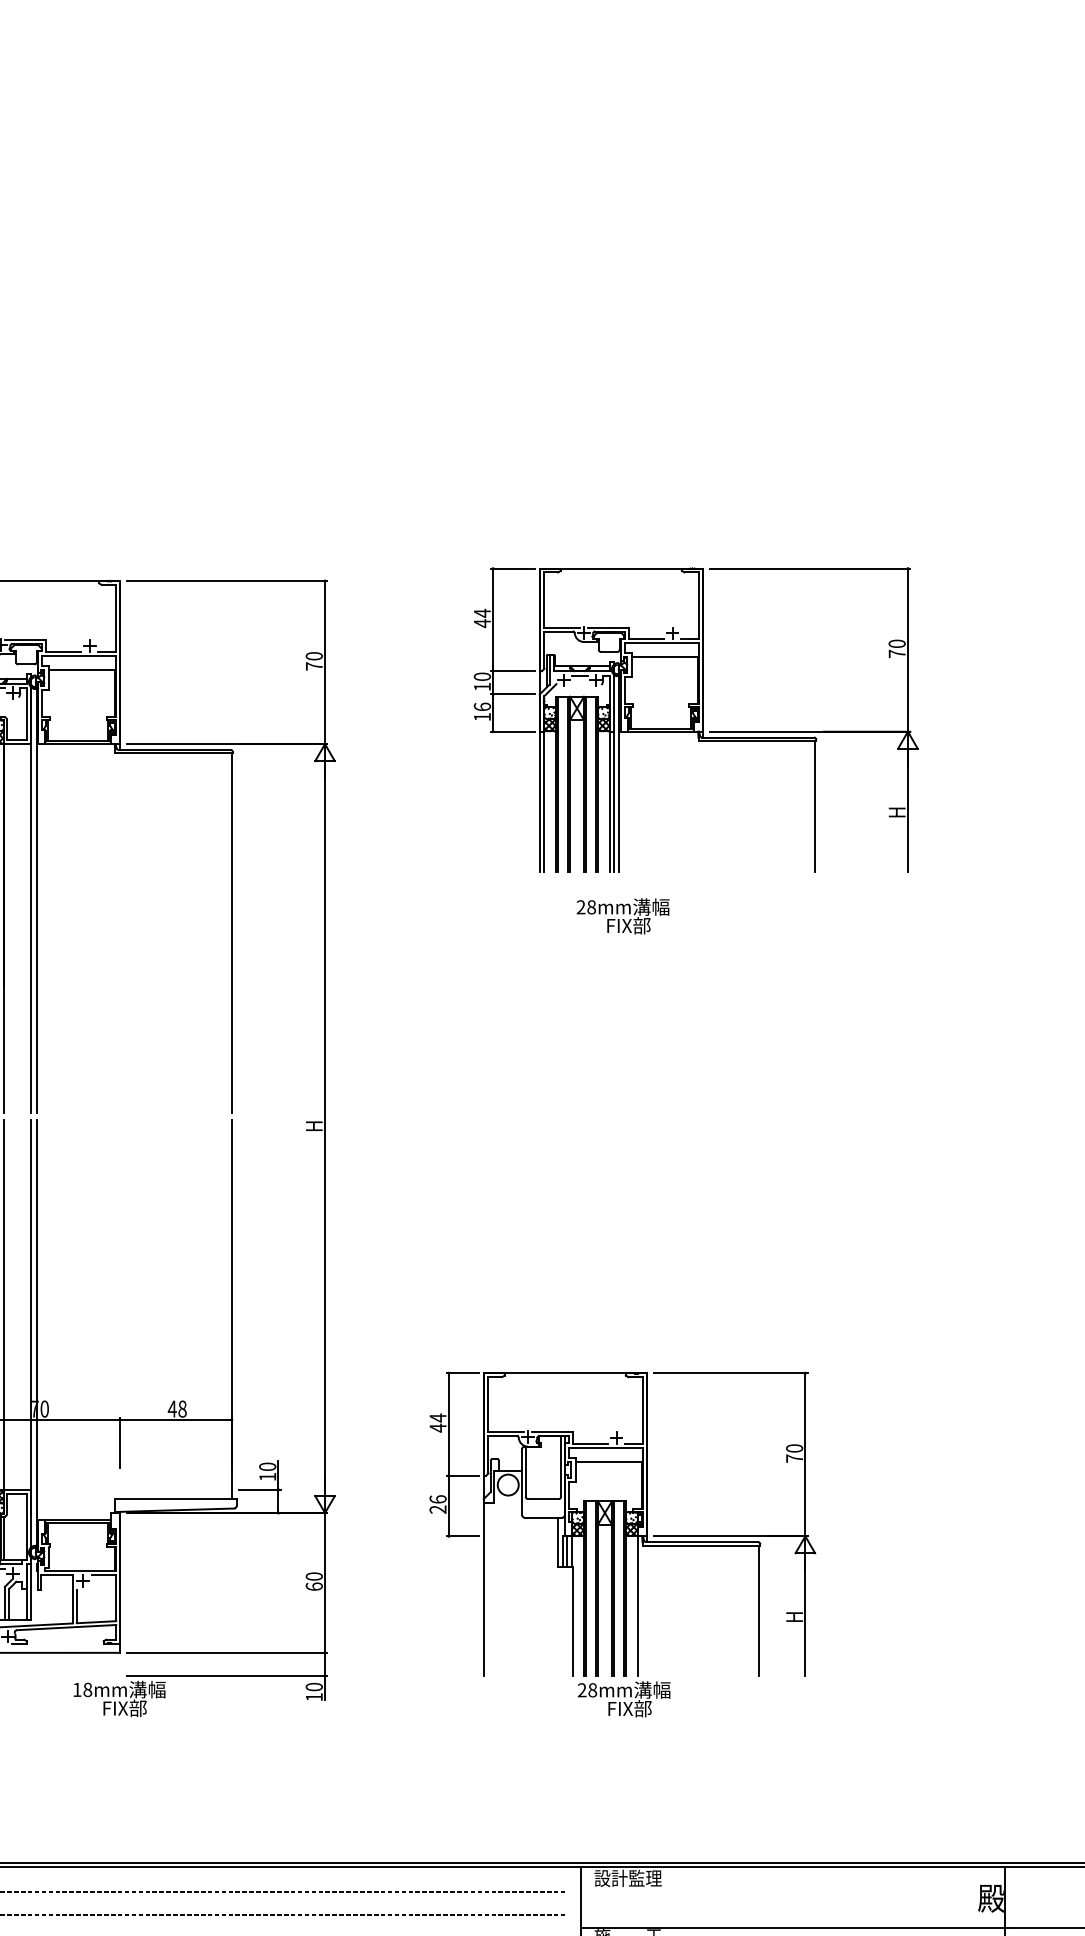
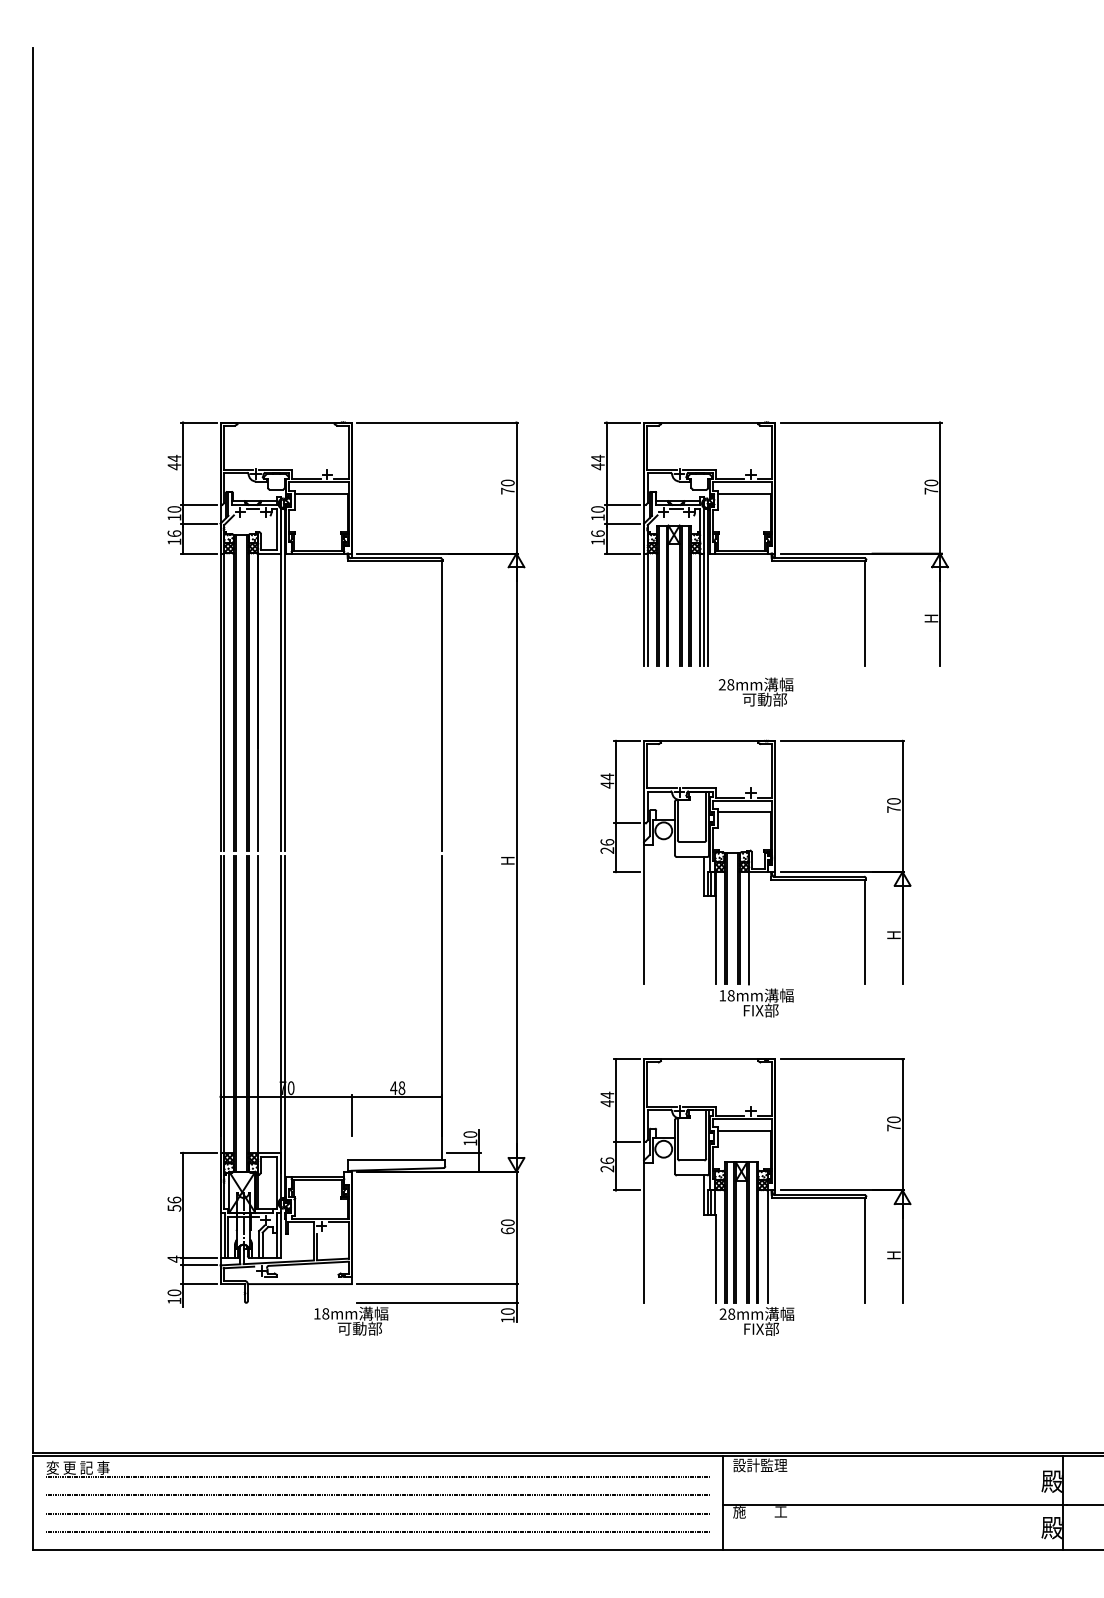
part: (695, 719) -> (769, 543), moved
text: (633, 925) -> (764, 699), FIX部 -> 可動部
part: (622, 1148) -> (755, 878), added
text: (129, 1708) -> (359, 1328), FIX部 -> 可動部

